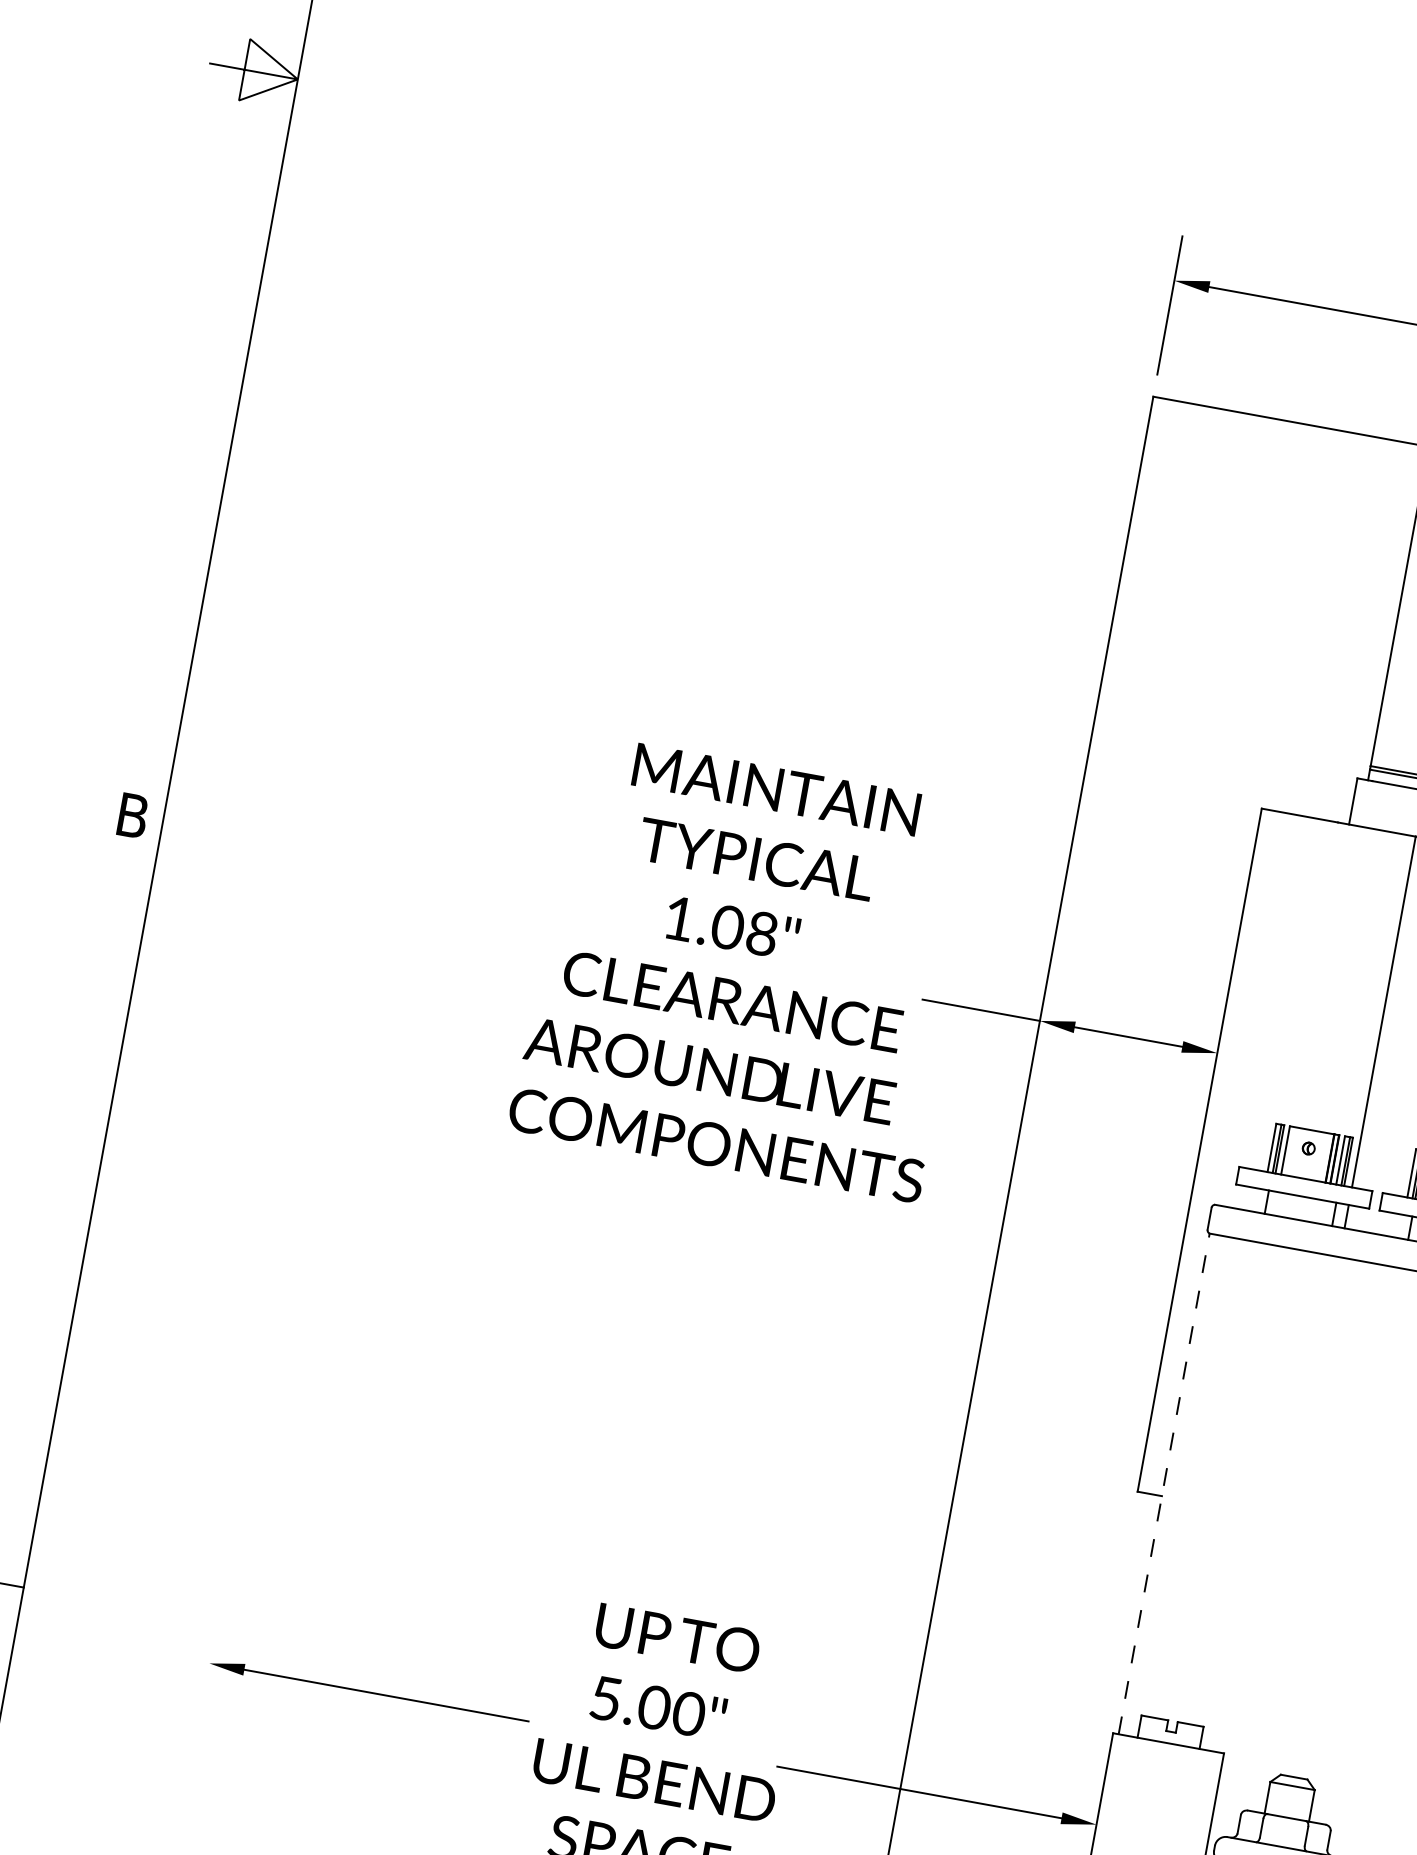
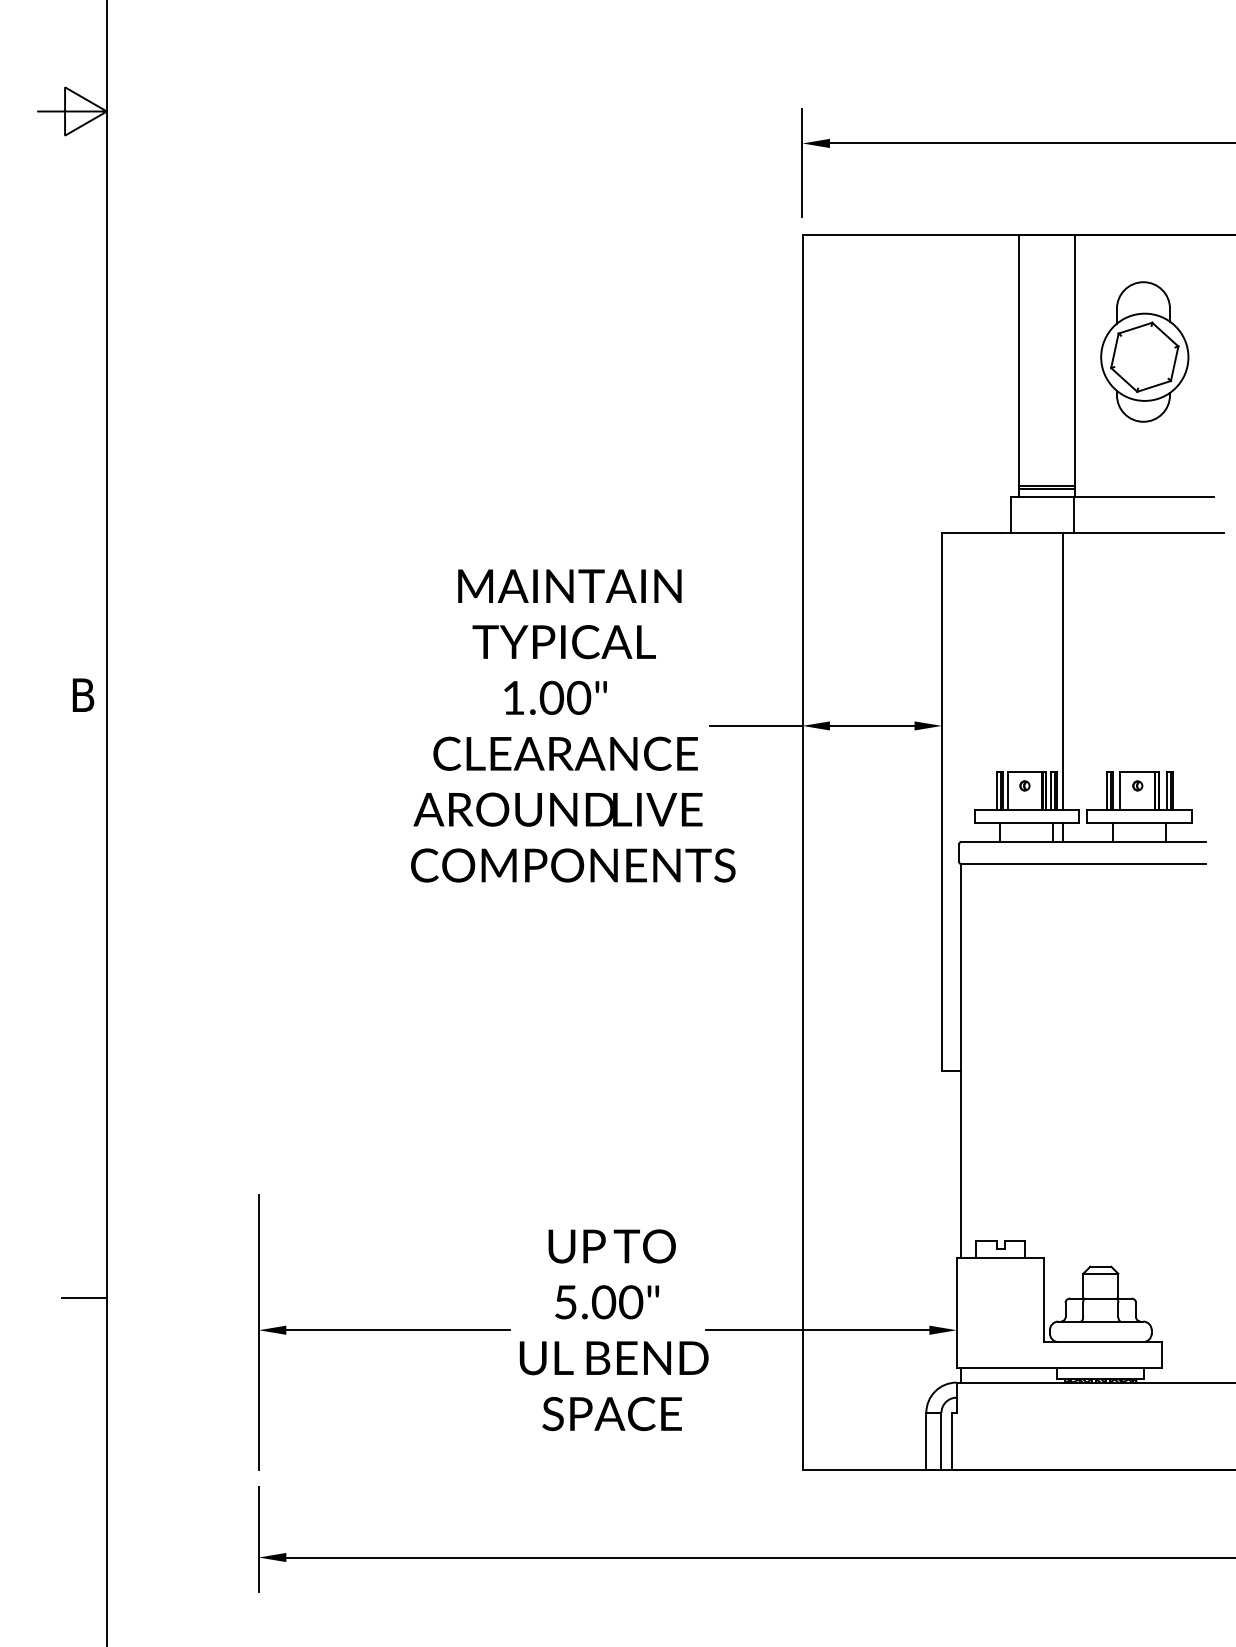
text: (762, 934) -> (579, 698), 1.08" -> 1.00"
line: (1164, 1484) -> (961, 1061), dashed -> solid
line: (208, 1666) -> (258, 1332), added

